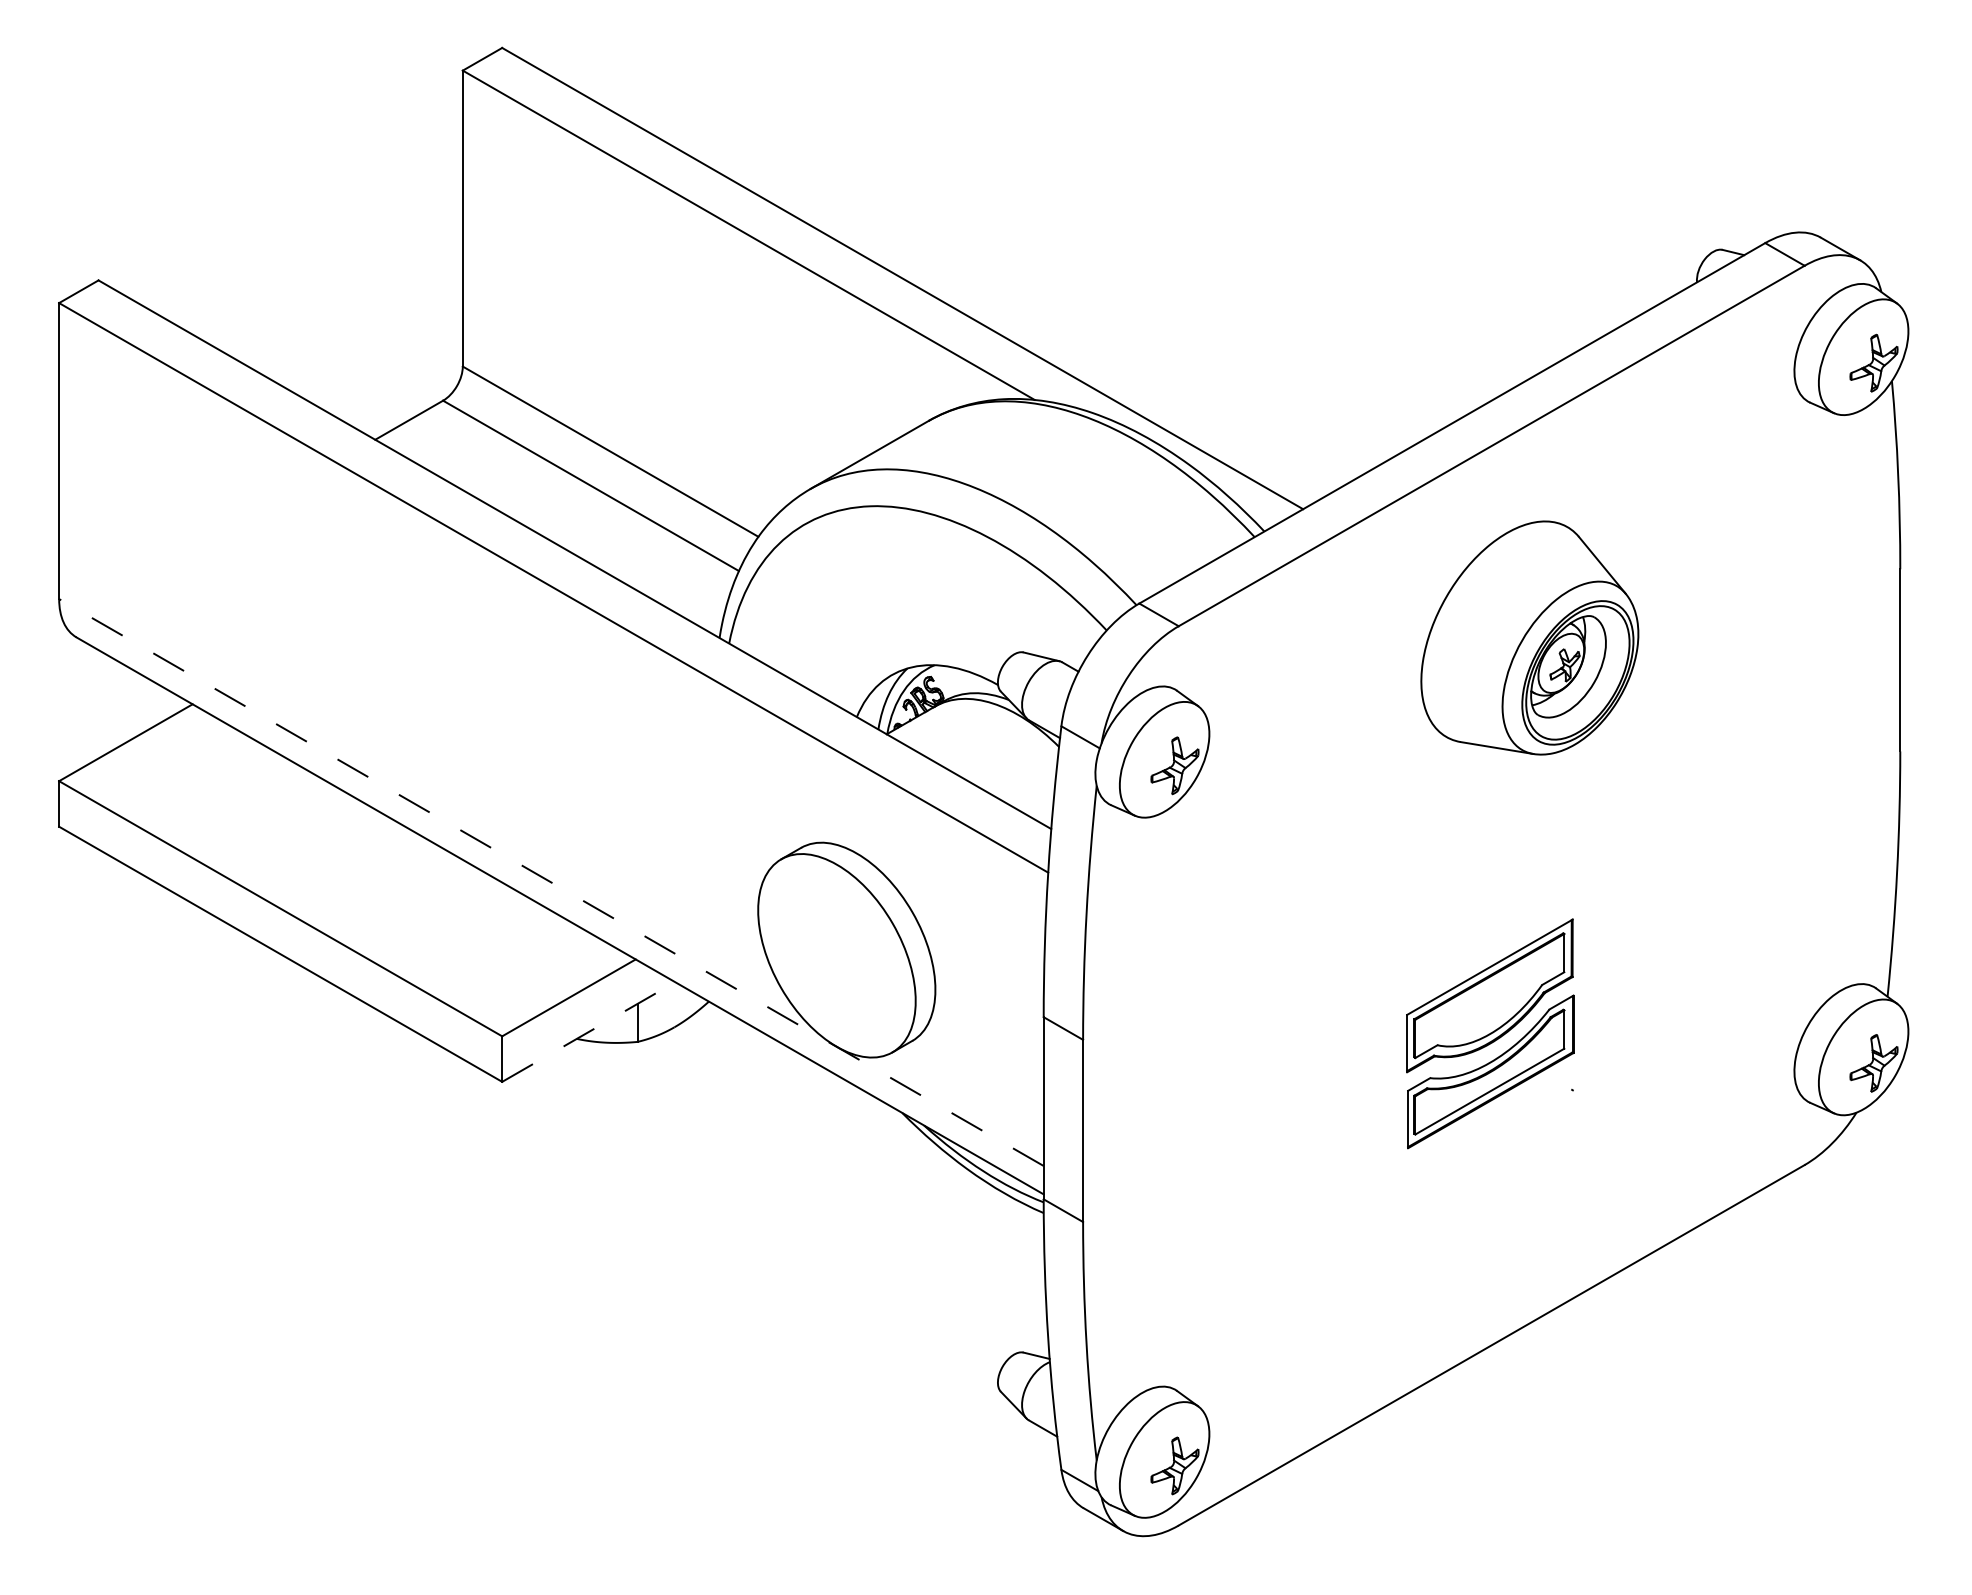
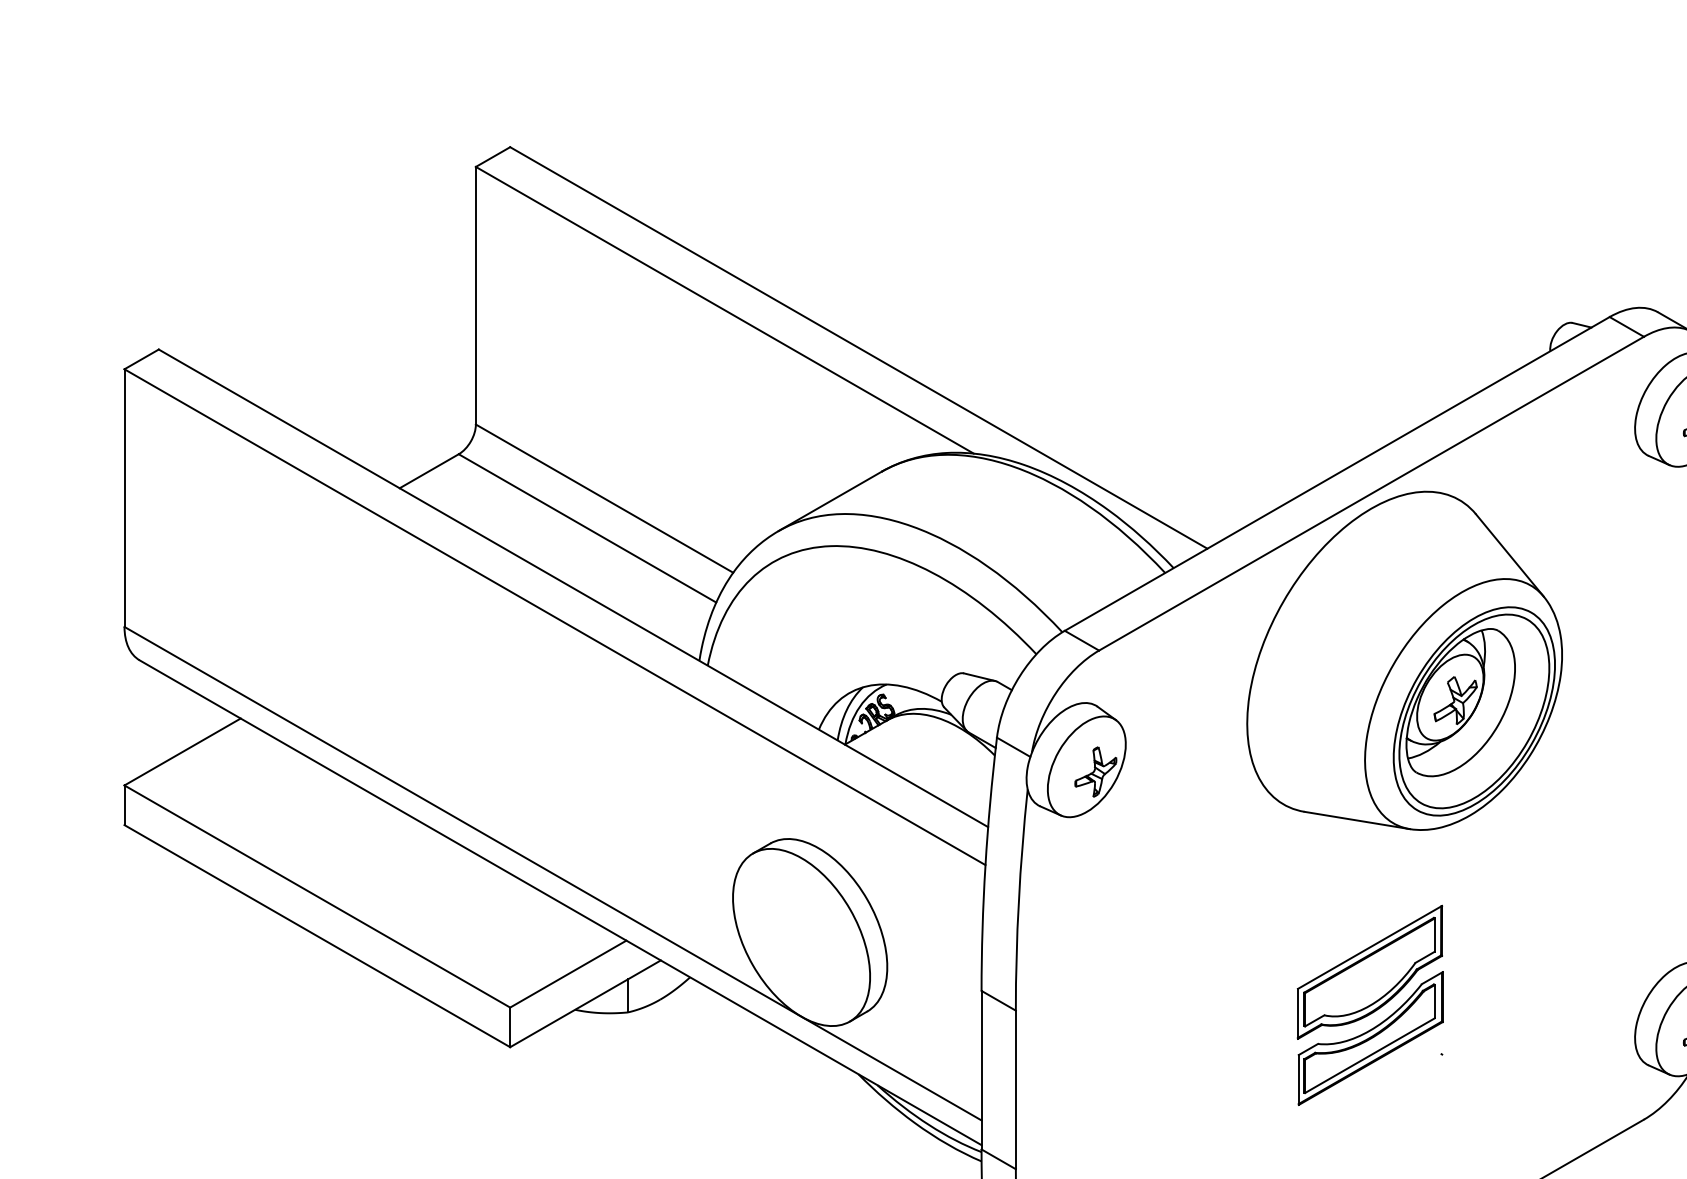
part: (1529, 637) -> (1404, 660), size x1.67
line: (551, 882) -> (553, 873), dashed -> solid
line: (588, 1032) -> (585, 1004), dashed -> solid

